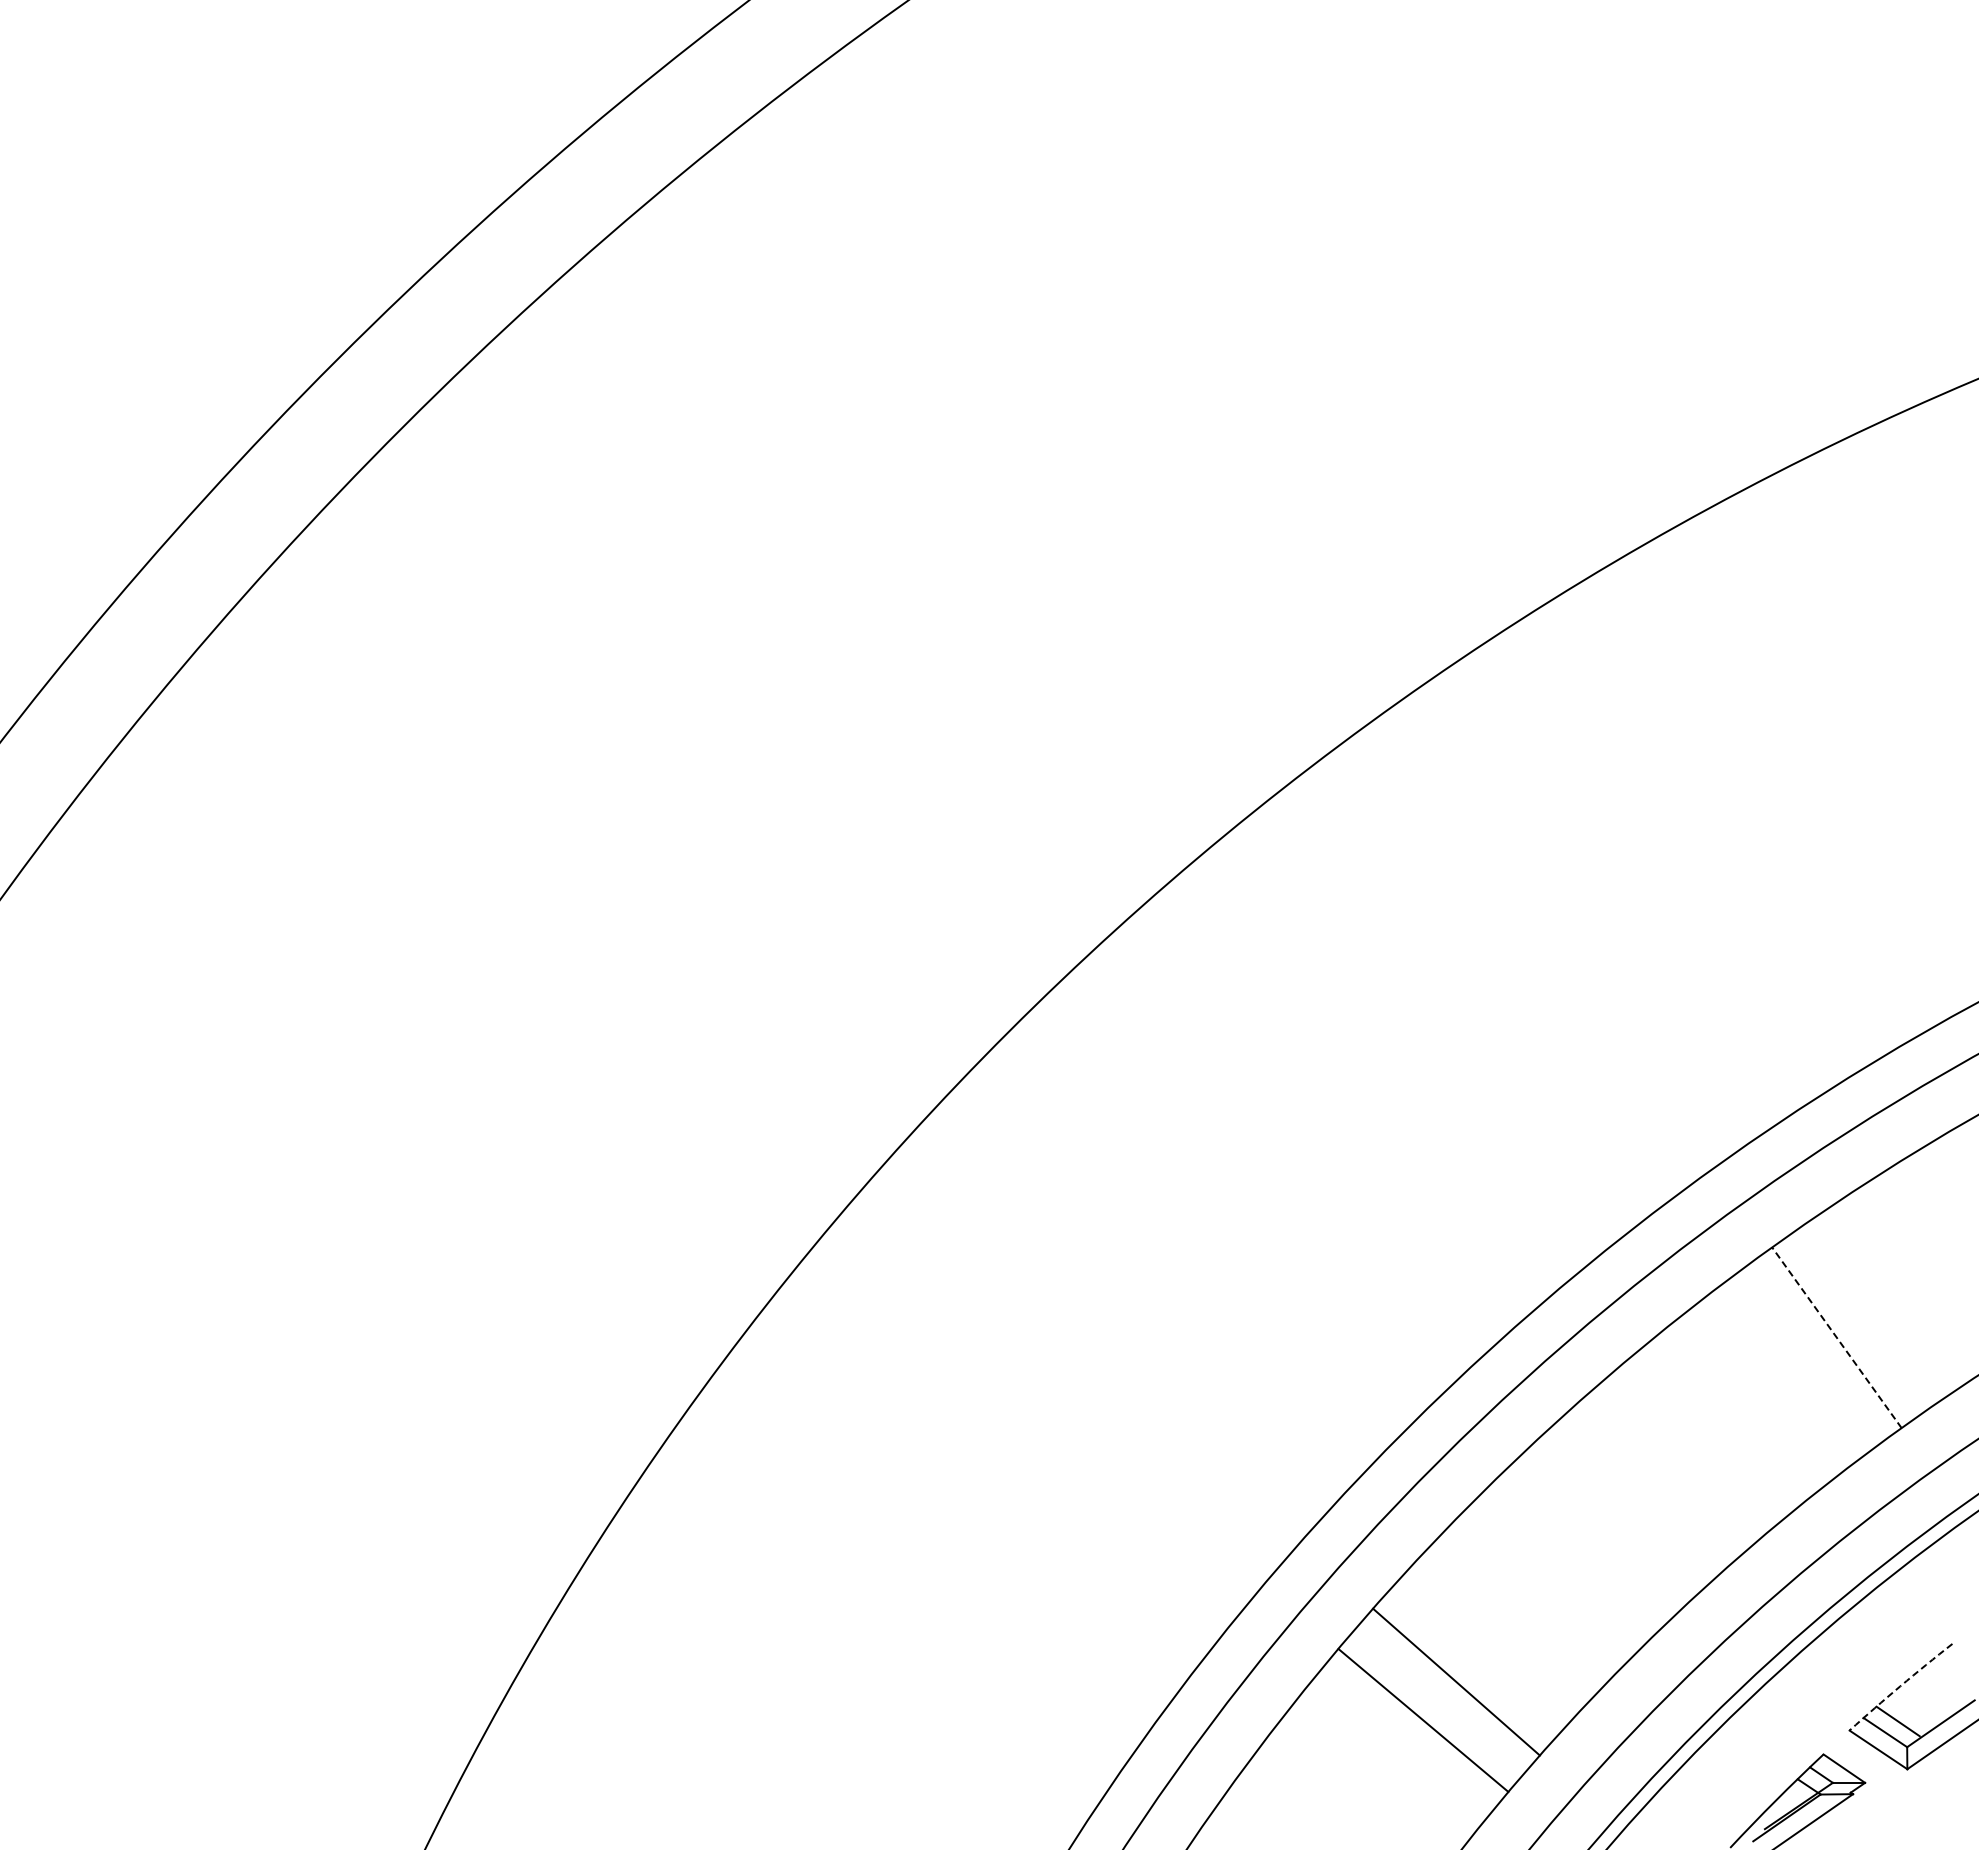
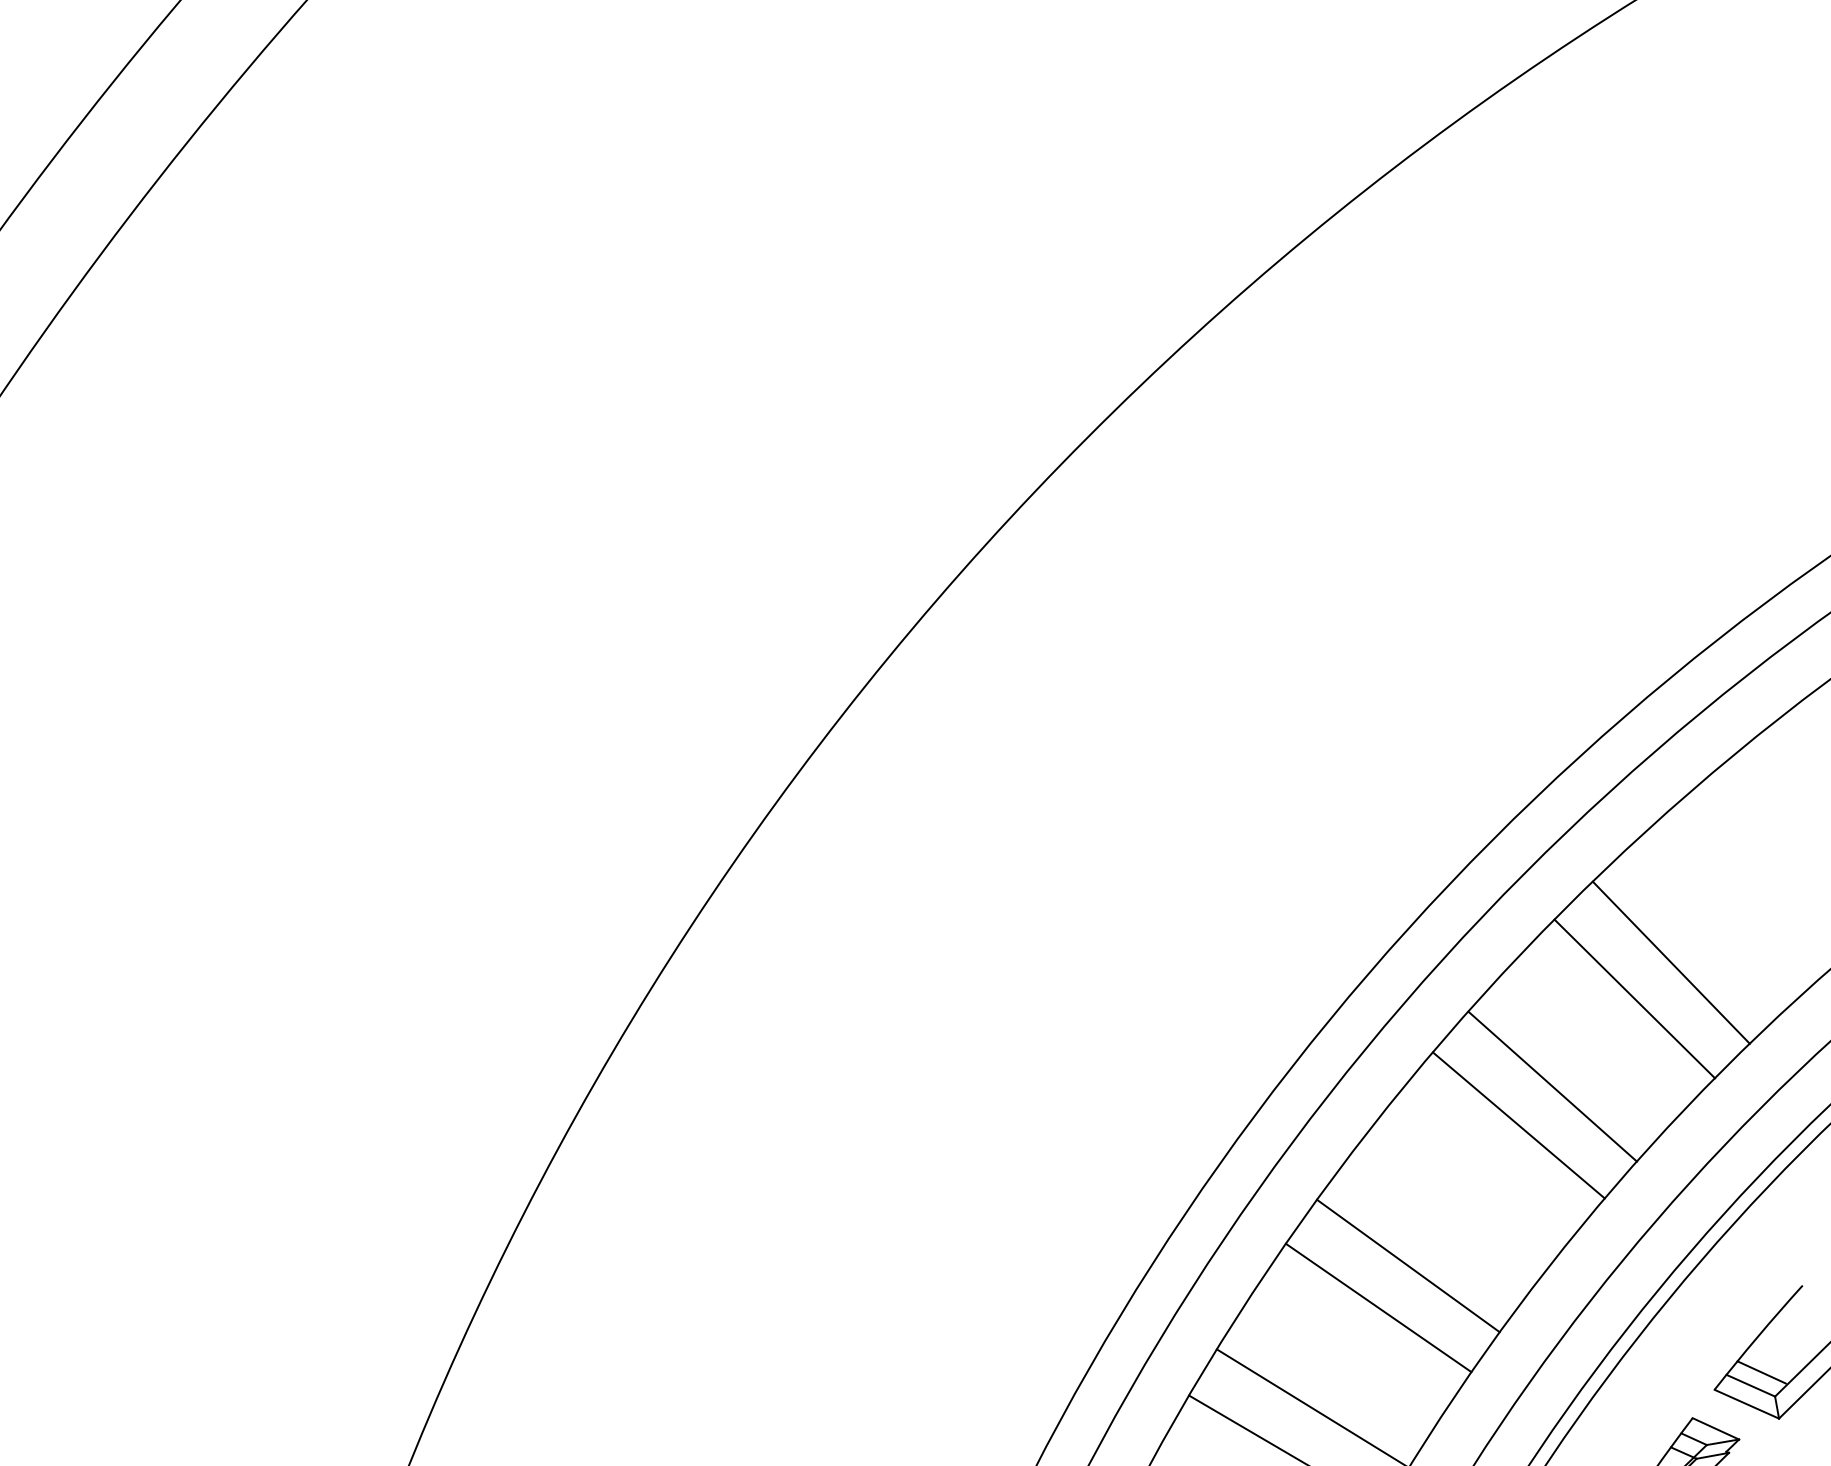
line: (1878, 1308) -> (1671, 962), added
line: (1836, 1337) -> (1634, 998), dashed -> solid
line: (1742, 1409) -> (1552, 1086), added
line: (1703, 1441) -> (1518, 1125), added
line: (1572, 1559) -> (1408, 1266), added
line: (1536, 1595) -> (1378, 1308), added
arc: (1900, 1686) -> (1758, 1337), dashed -> solid

